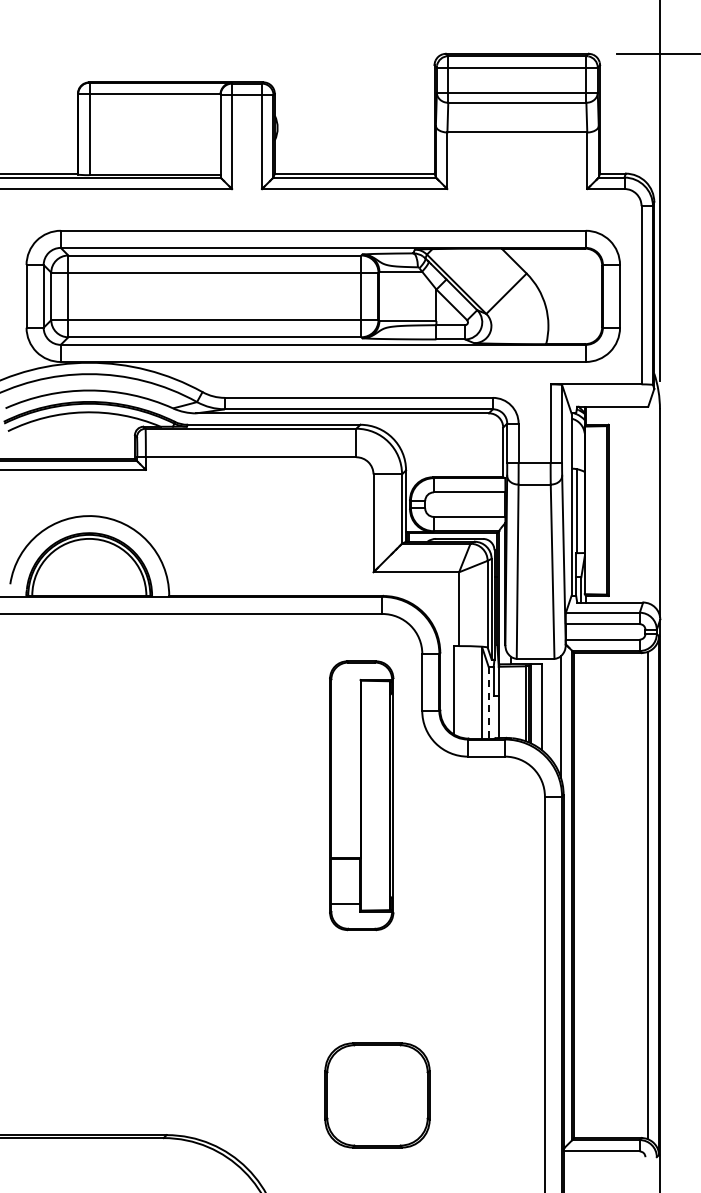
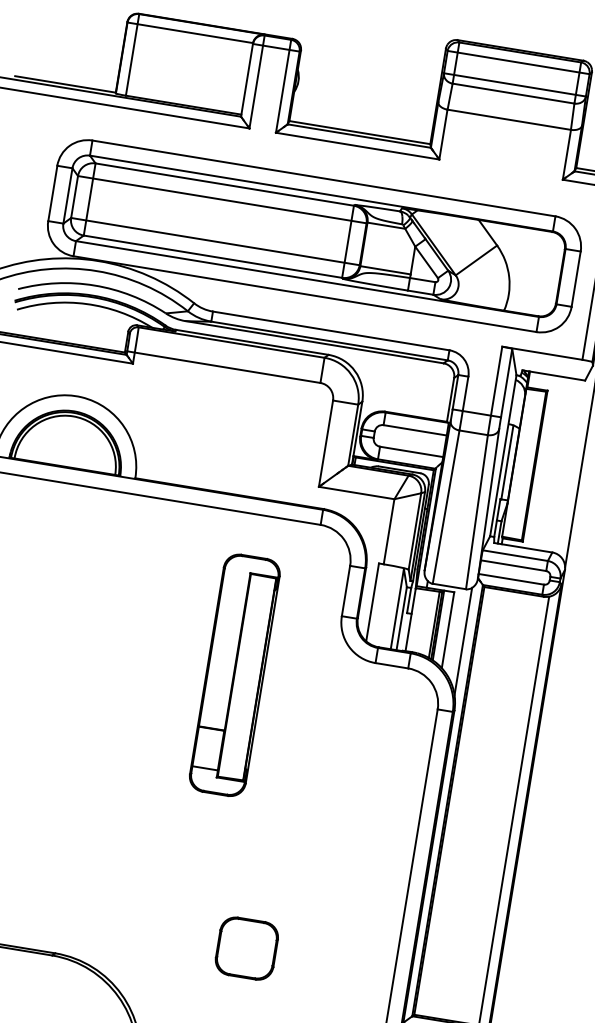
line: (488, 702) -> (401, 618), dashed -> solid
part: (361, 795) -> (234, 675), moved
part: (377, 1094) -> (247, 947), size x0.62

